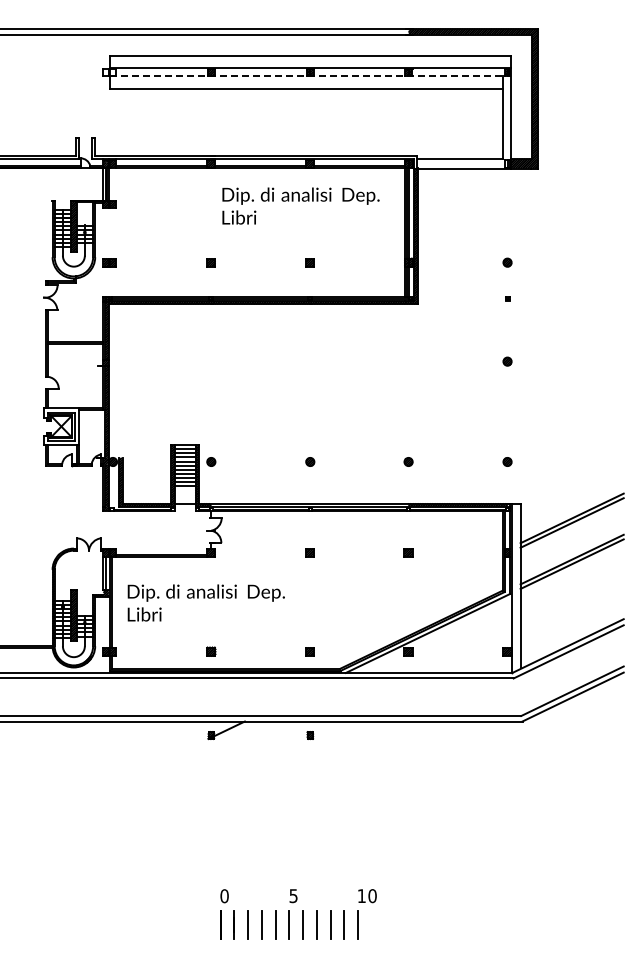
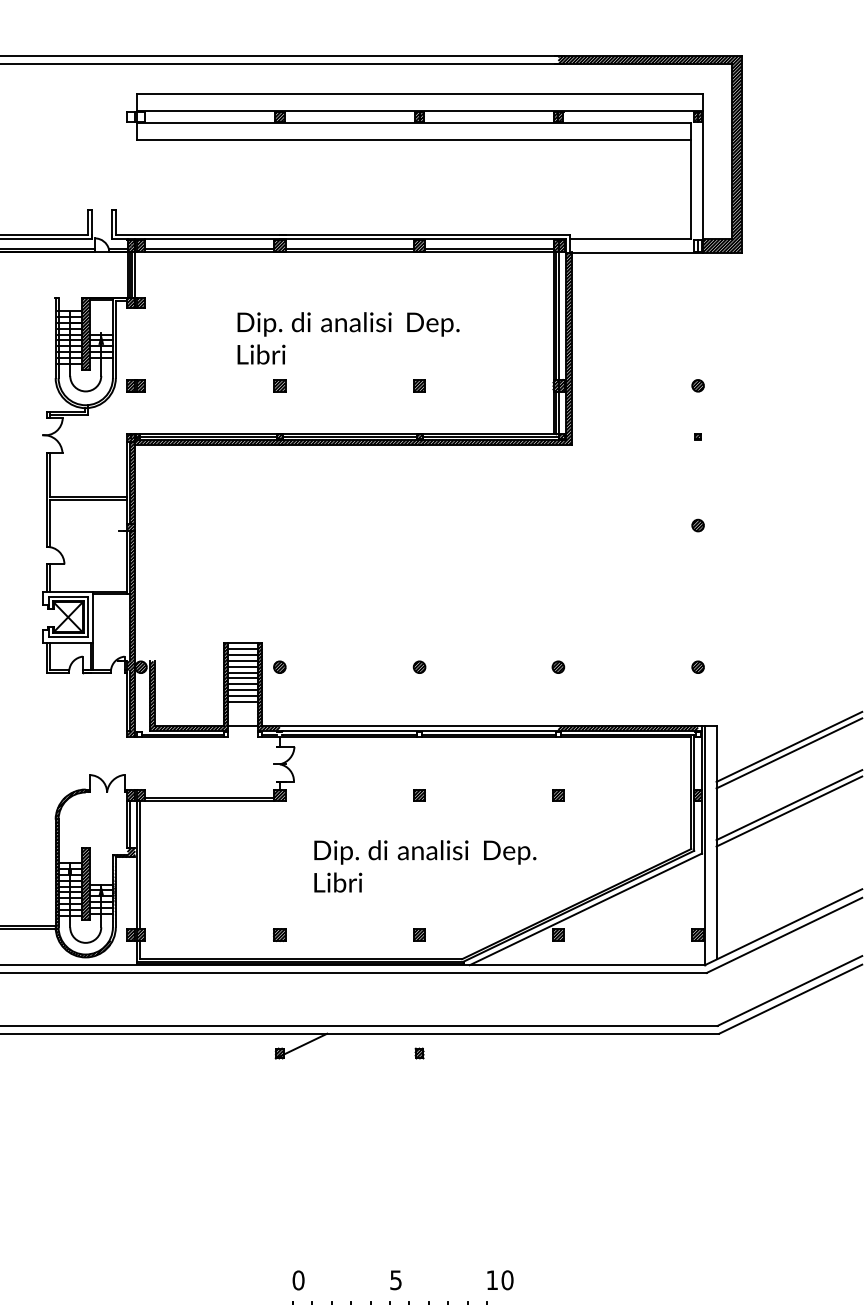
line: (307, 76) -> (415, 122), dashed -> solid
text: (300, 205) -> (347, 337), moved
text: (205, 602) -> (424, 865), moved

